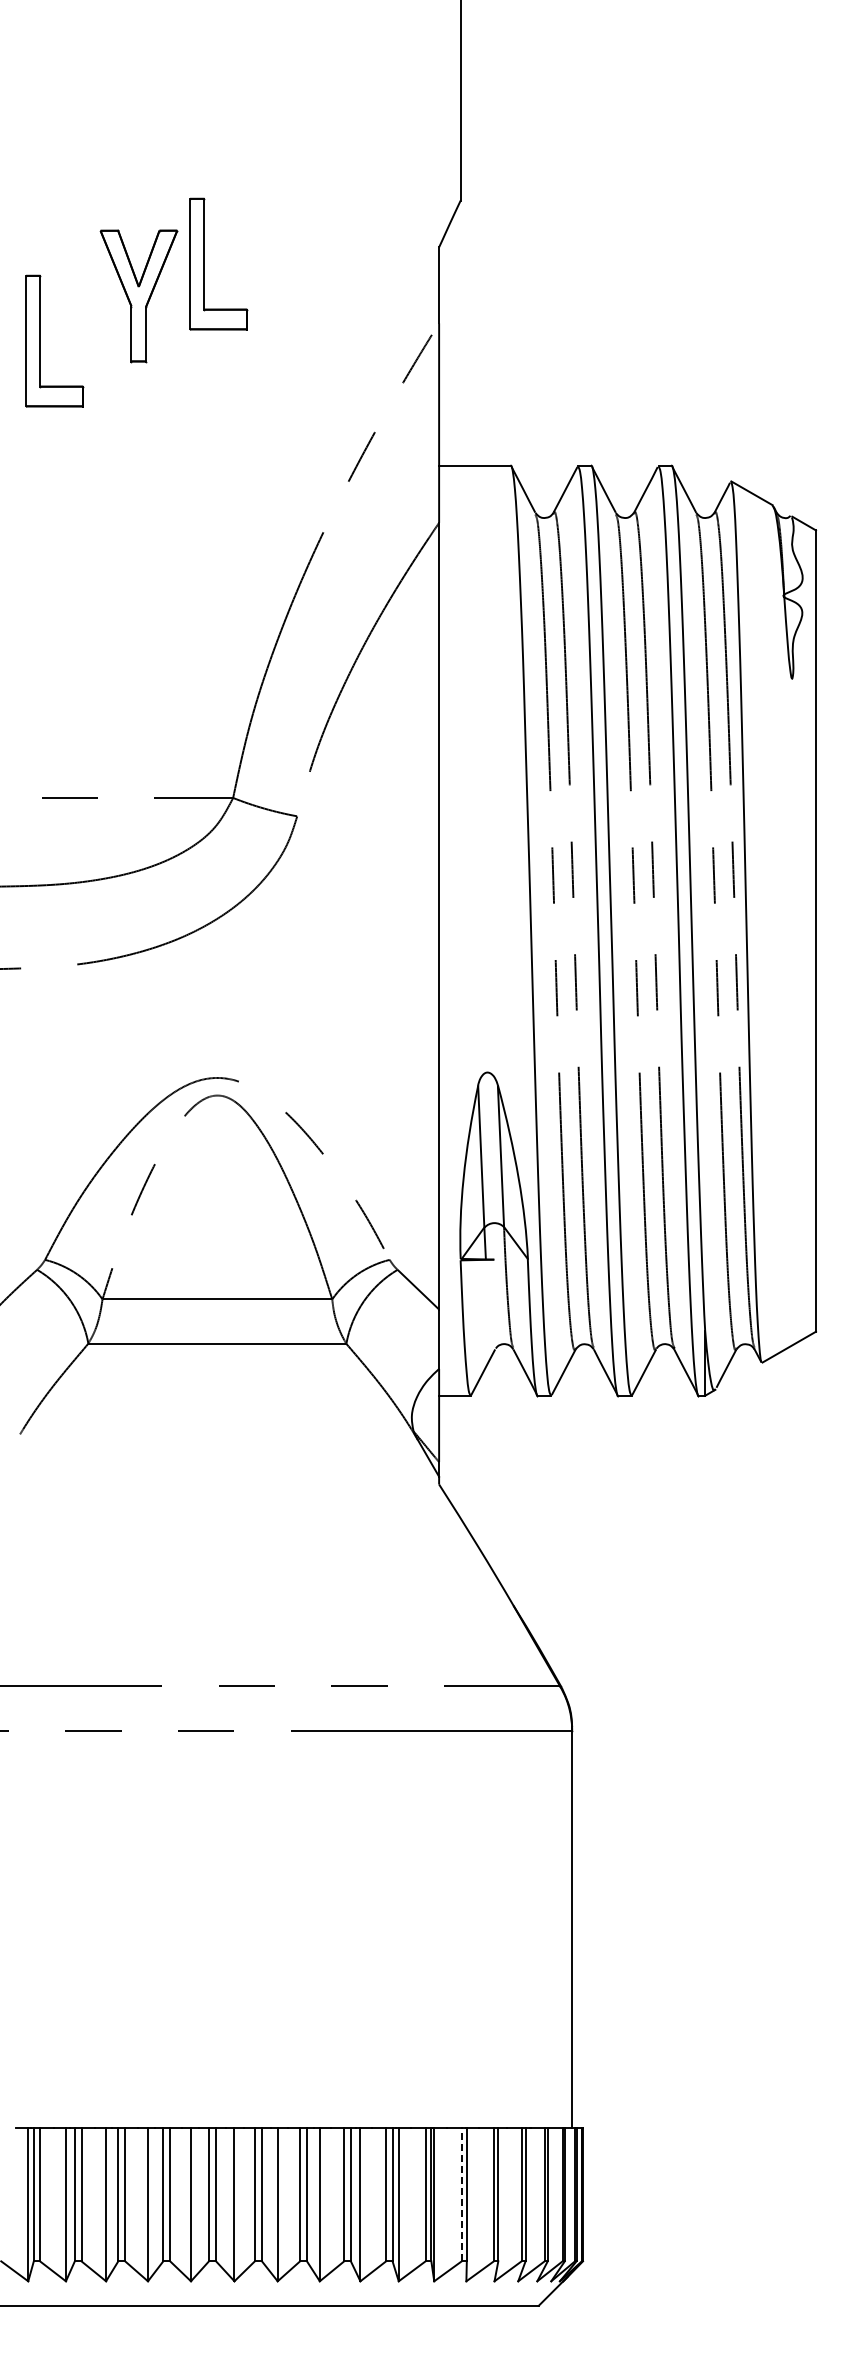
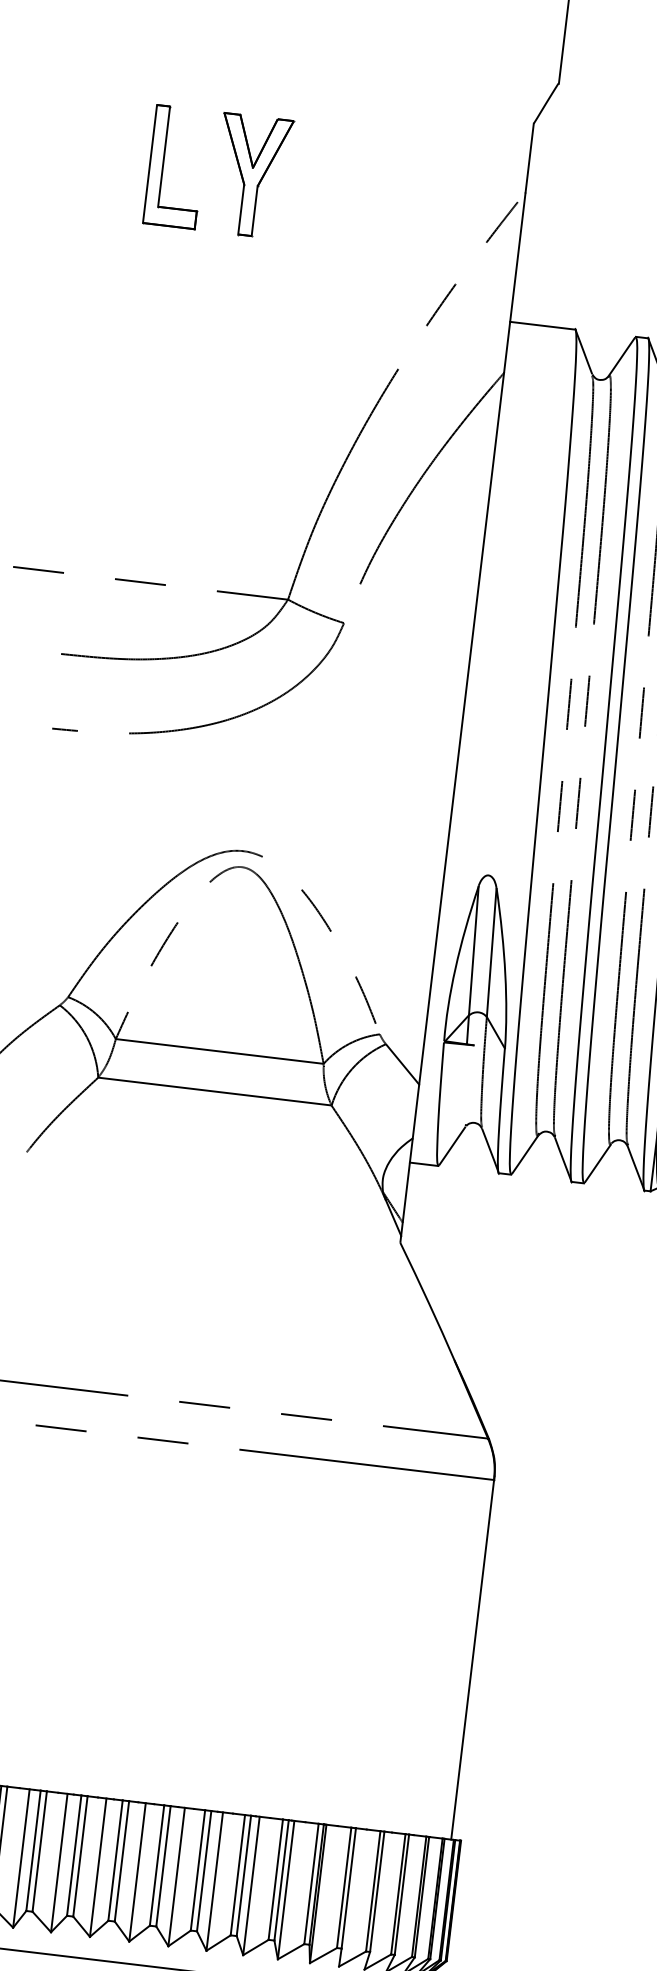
part: (204, 263) -> (319, 113), removed
part: (138, 296) -> (251, 176), moved
line: (461, 2194) -> (343, 1887), dashed -> solid

